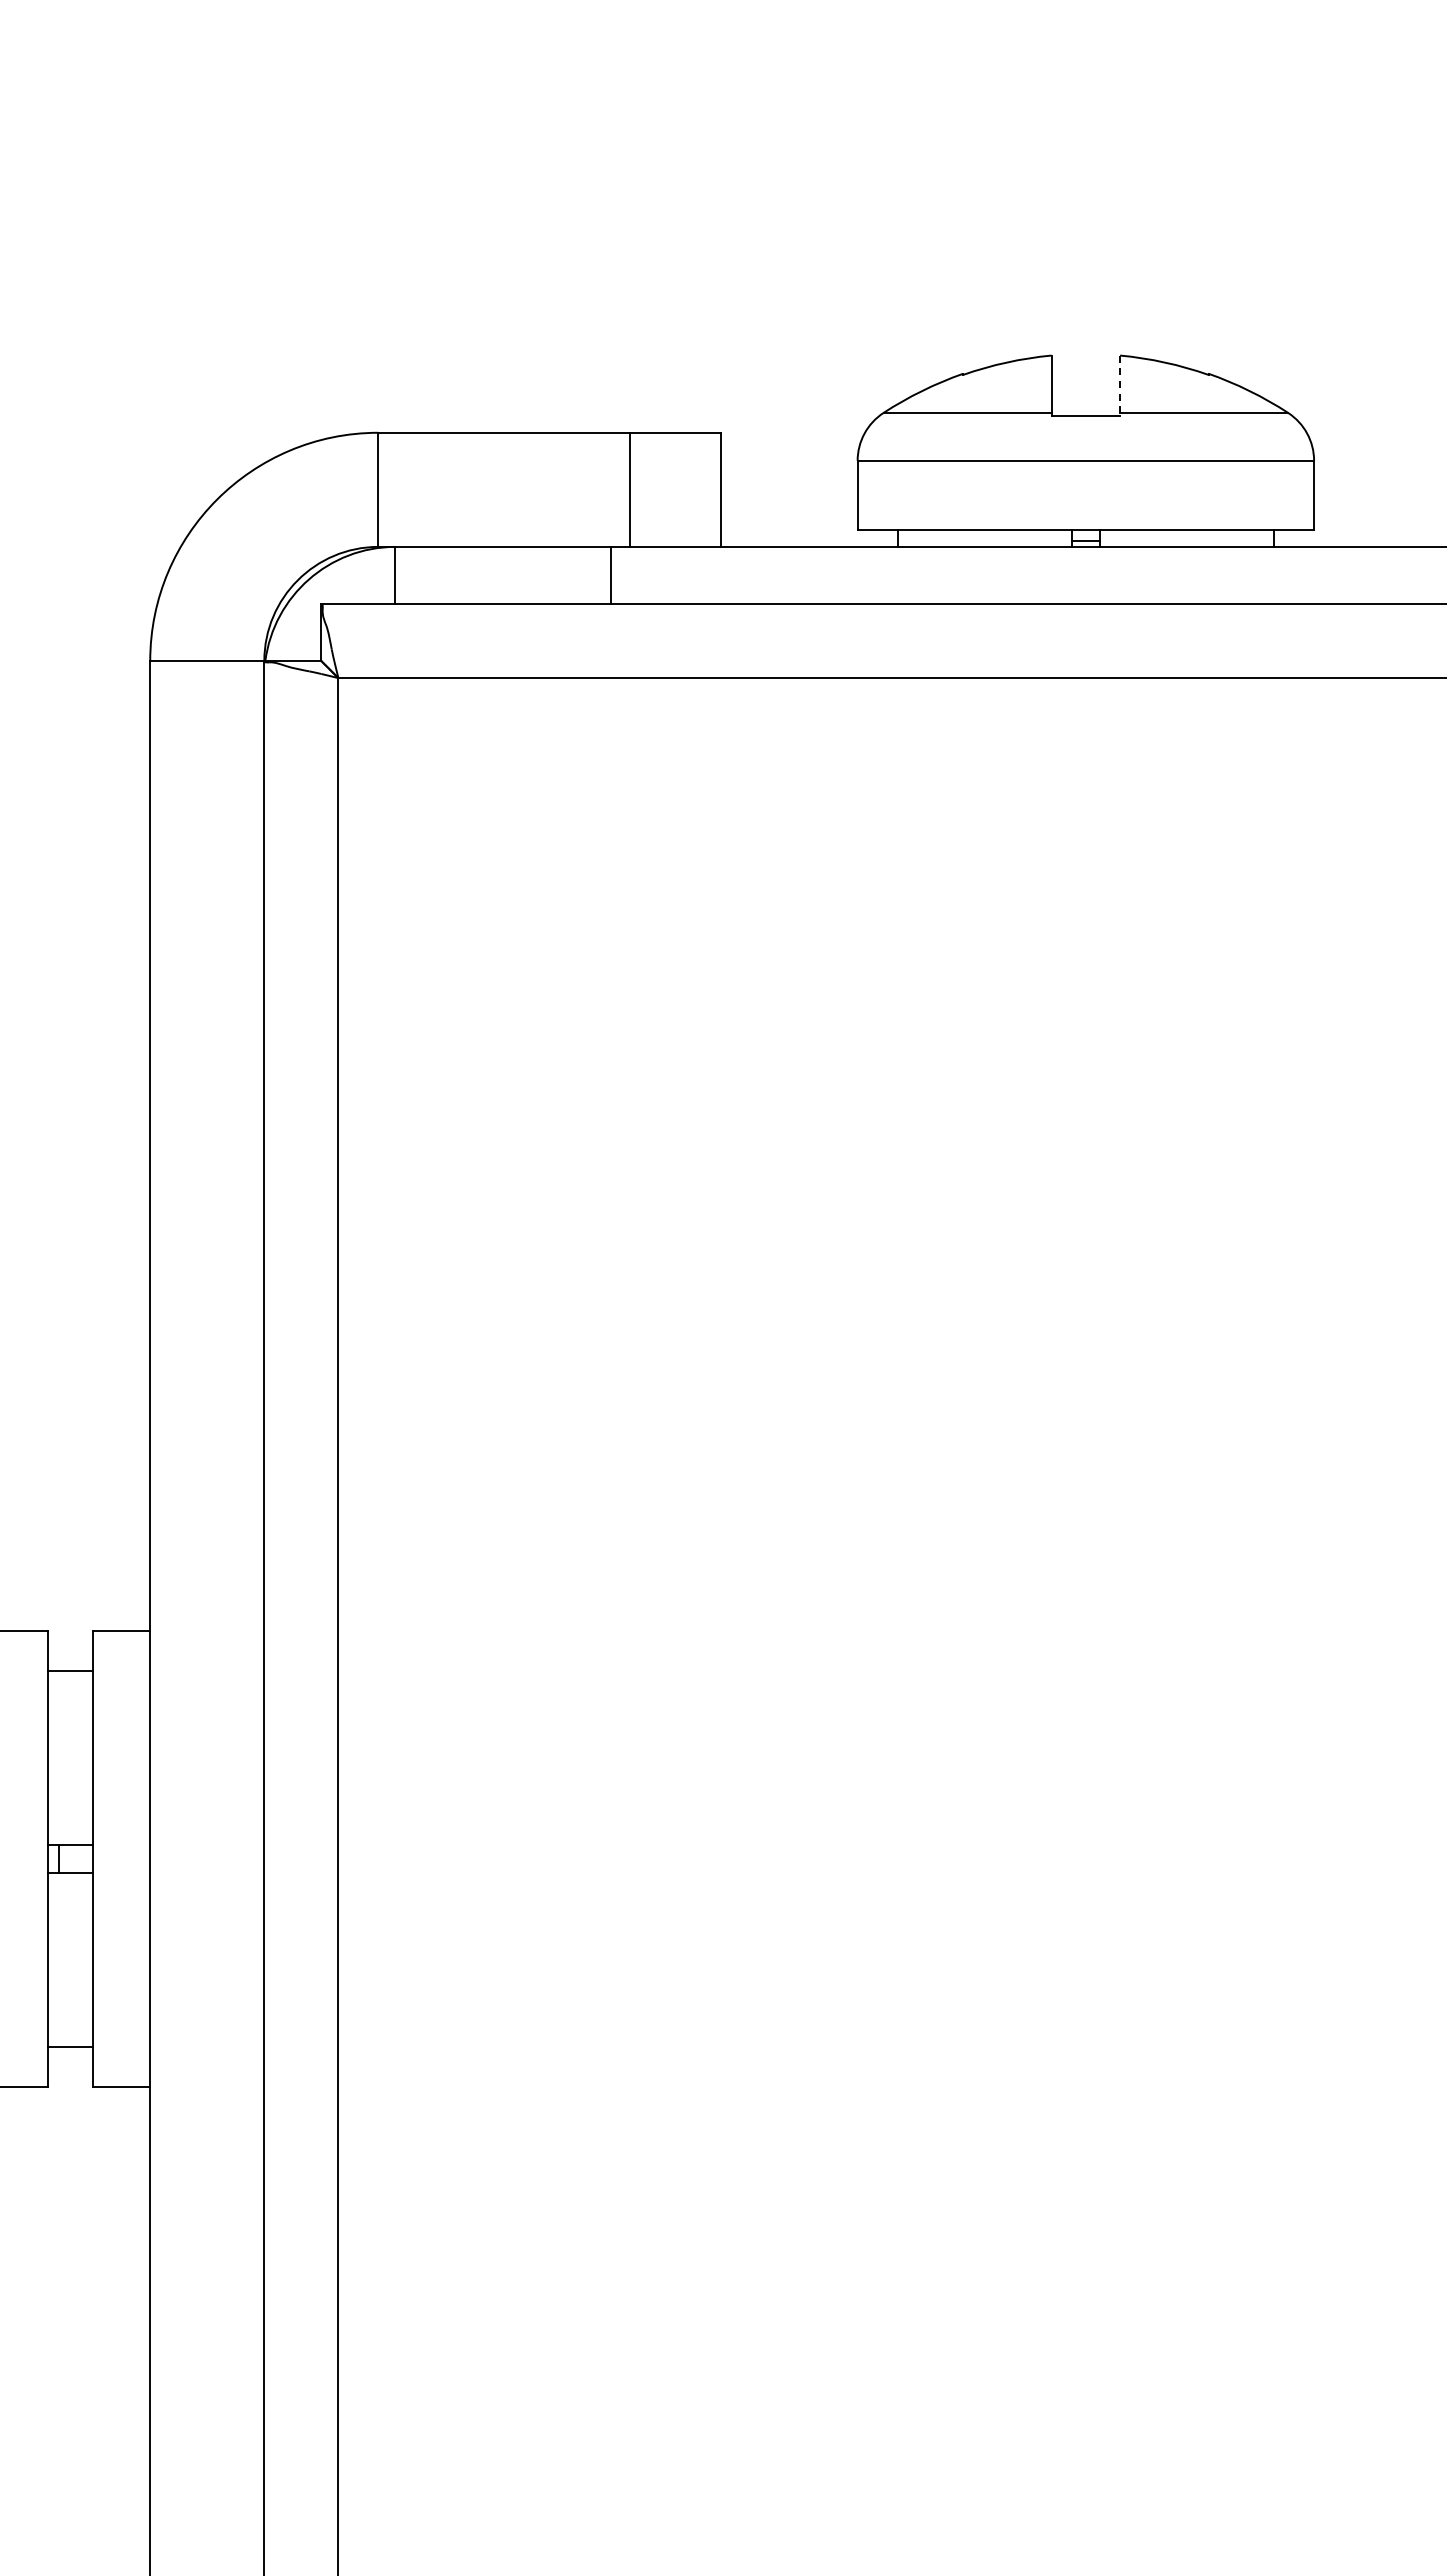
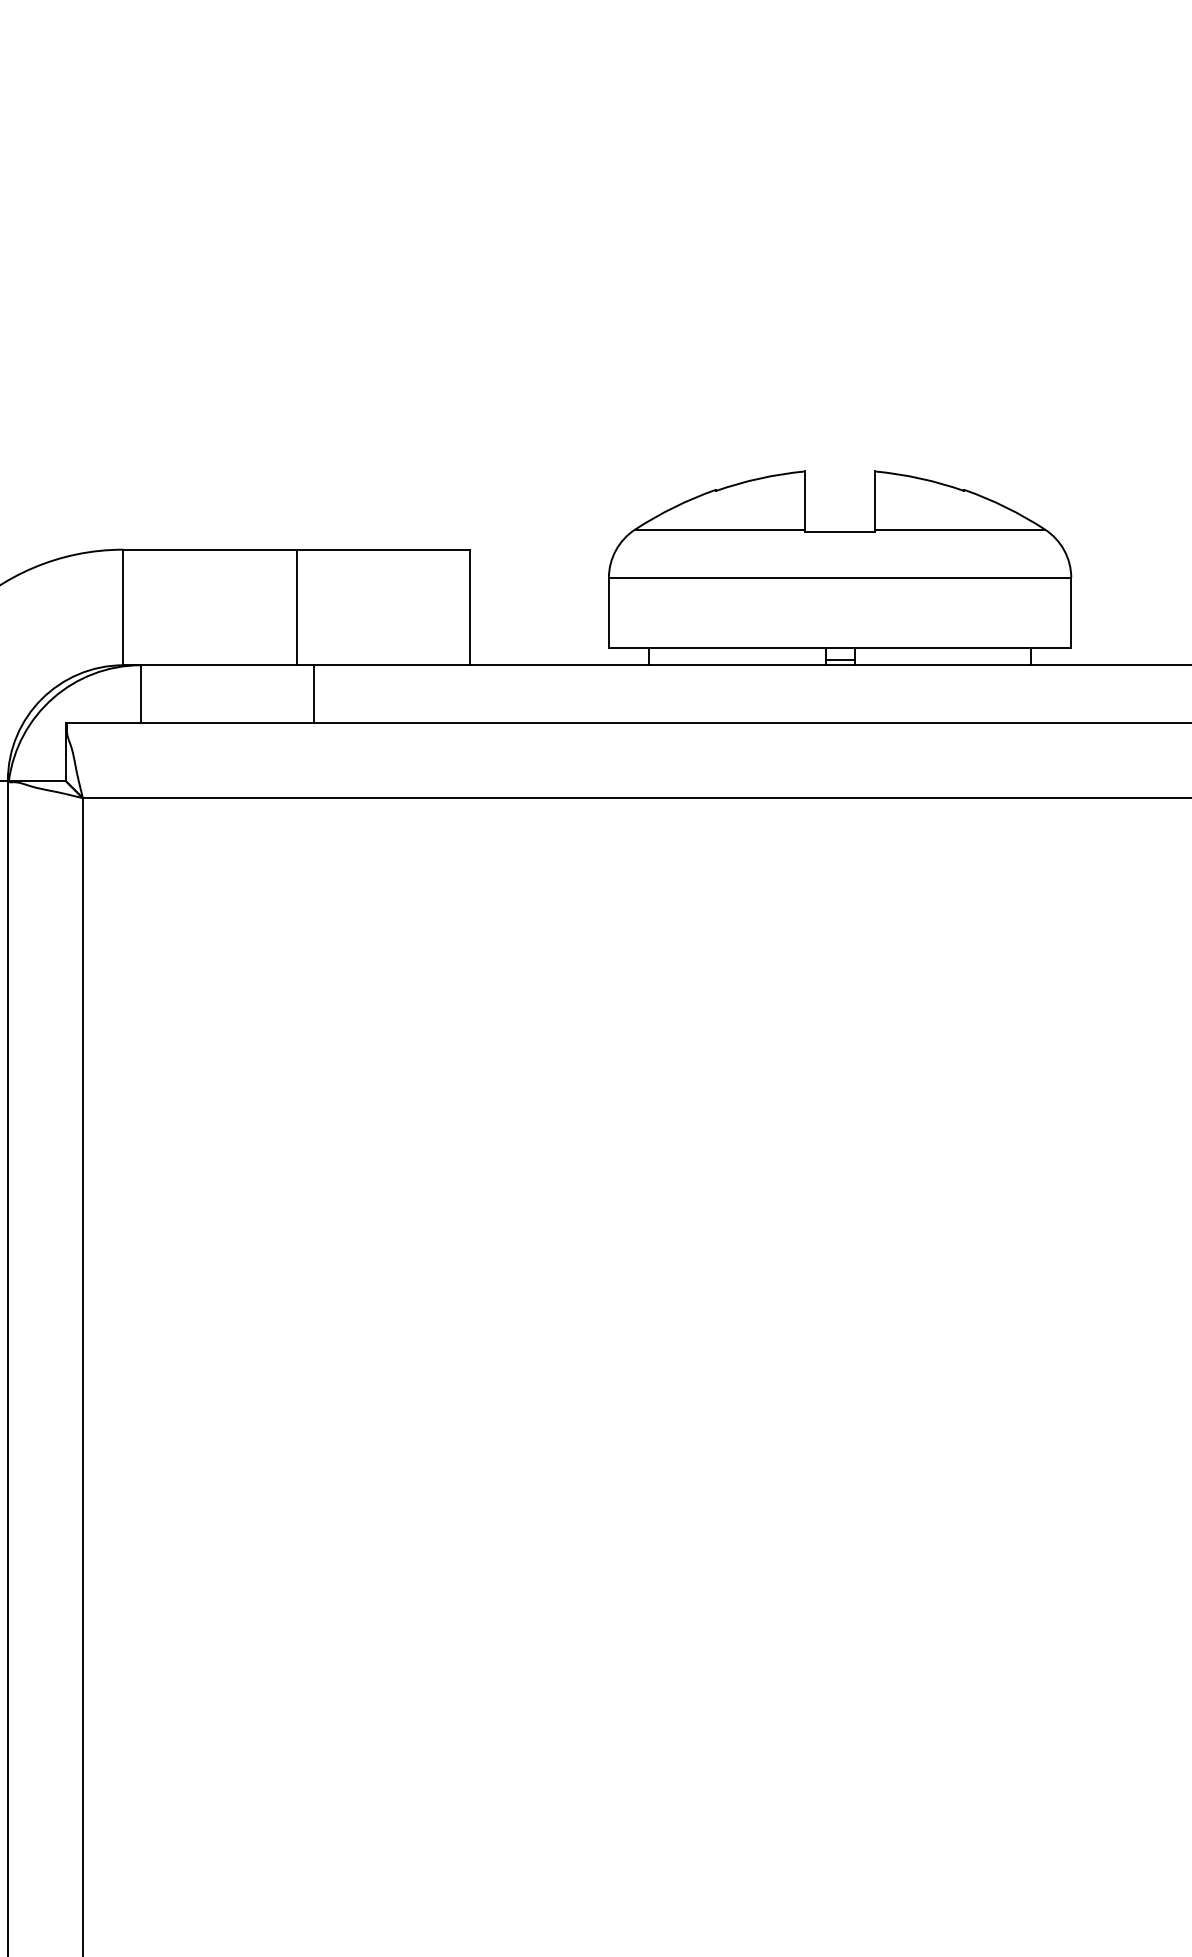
line: (1120, 386) -> (875, 502), dashed -> solid
line: (629, 489) -> (296, 607), moved
line: (610, 574) -> (313, 693), moved

